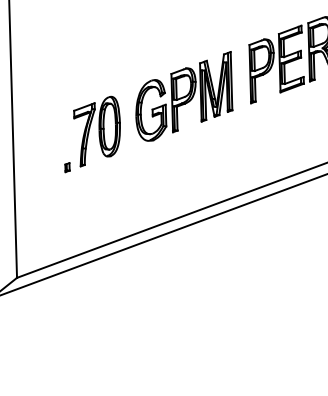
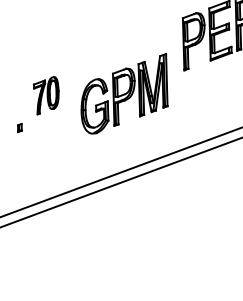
part: (184, 96) -> (124, 93), moved
part: (96, 131) -> (45, 95), size x0.6

